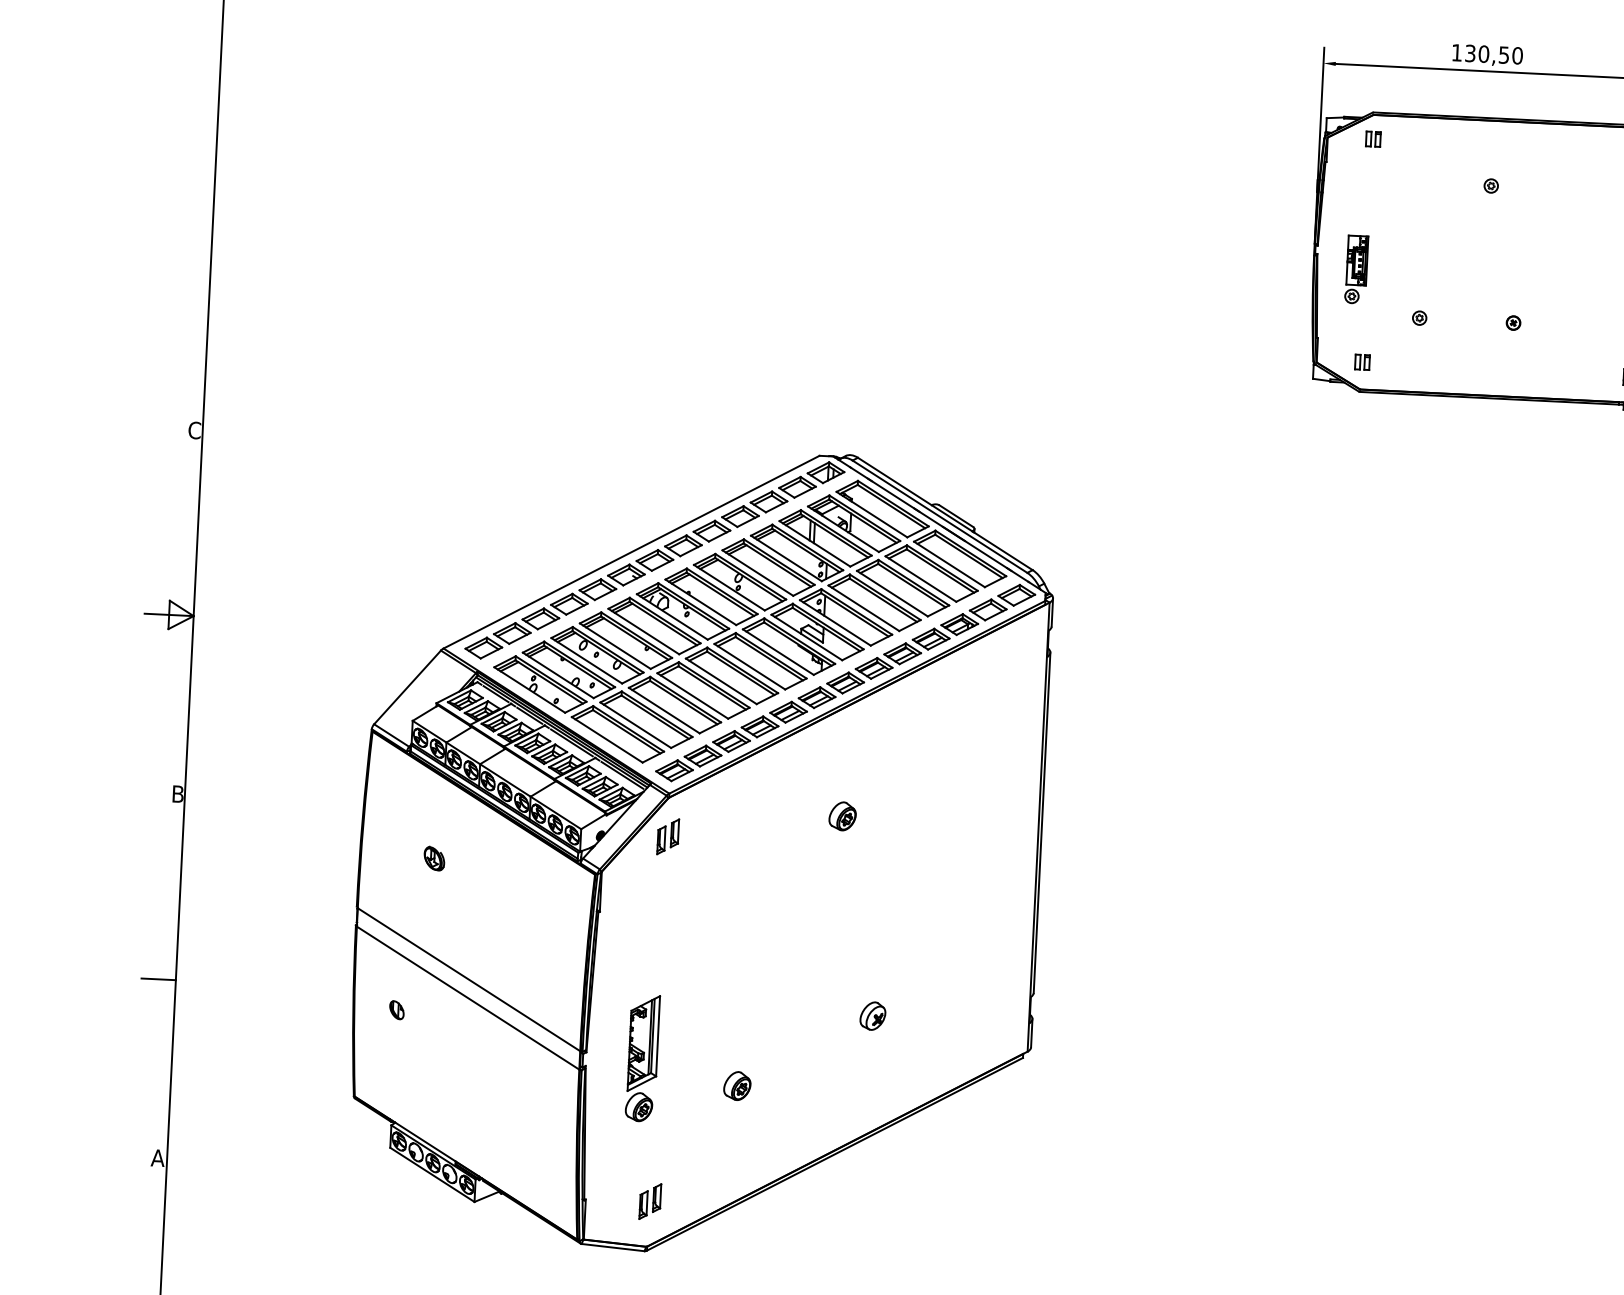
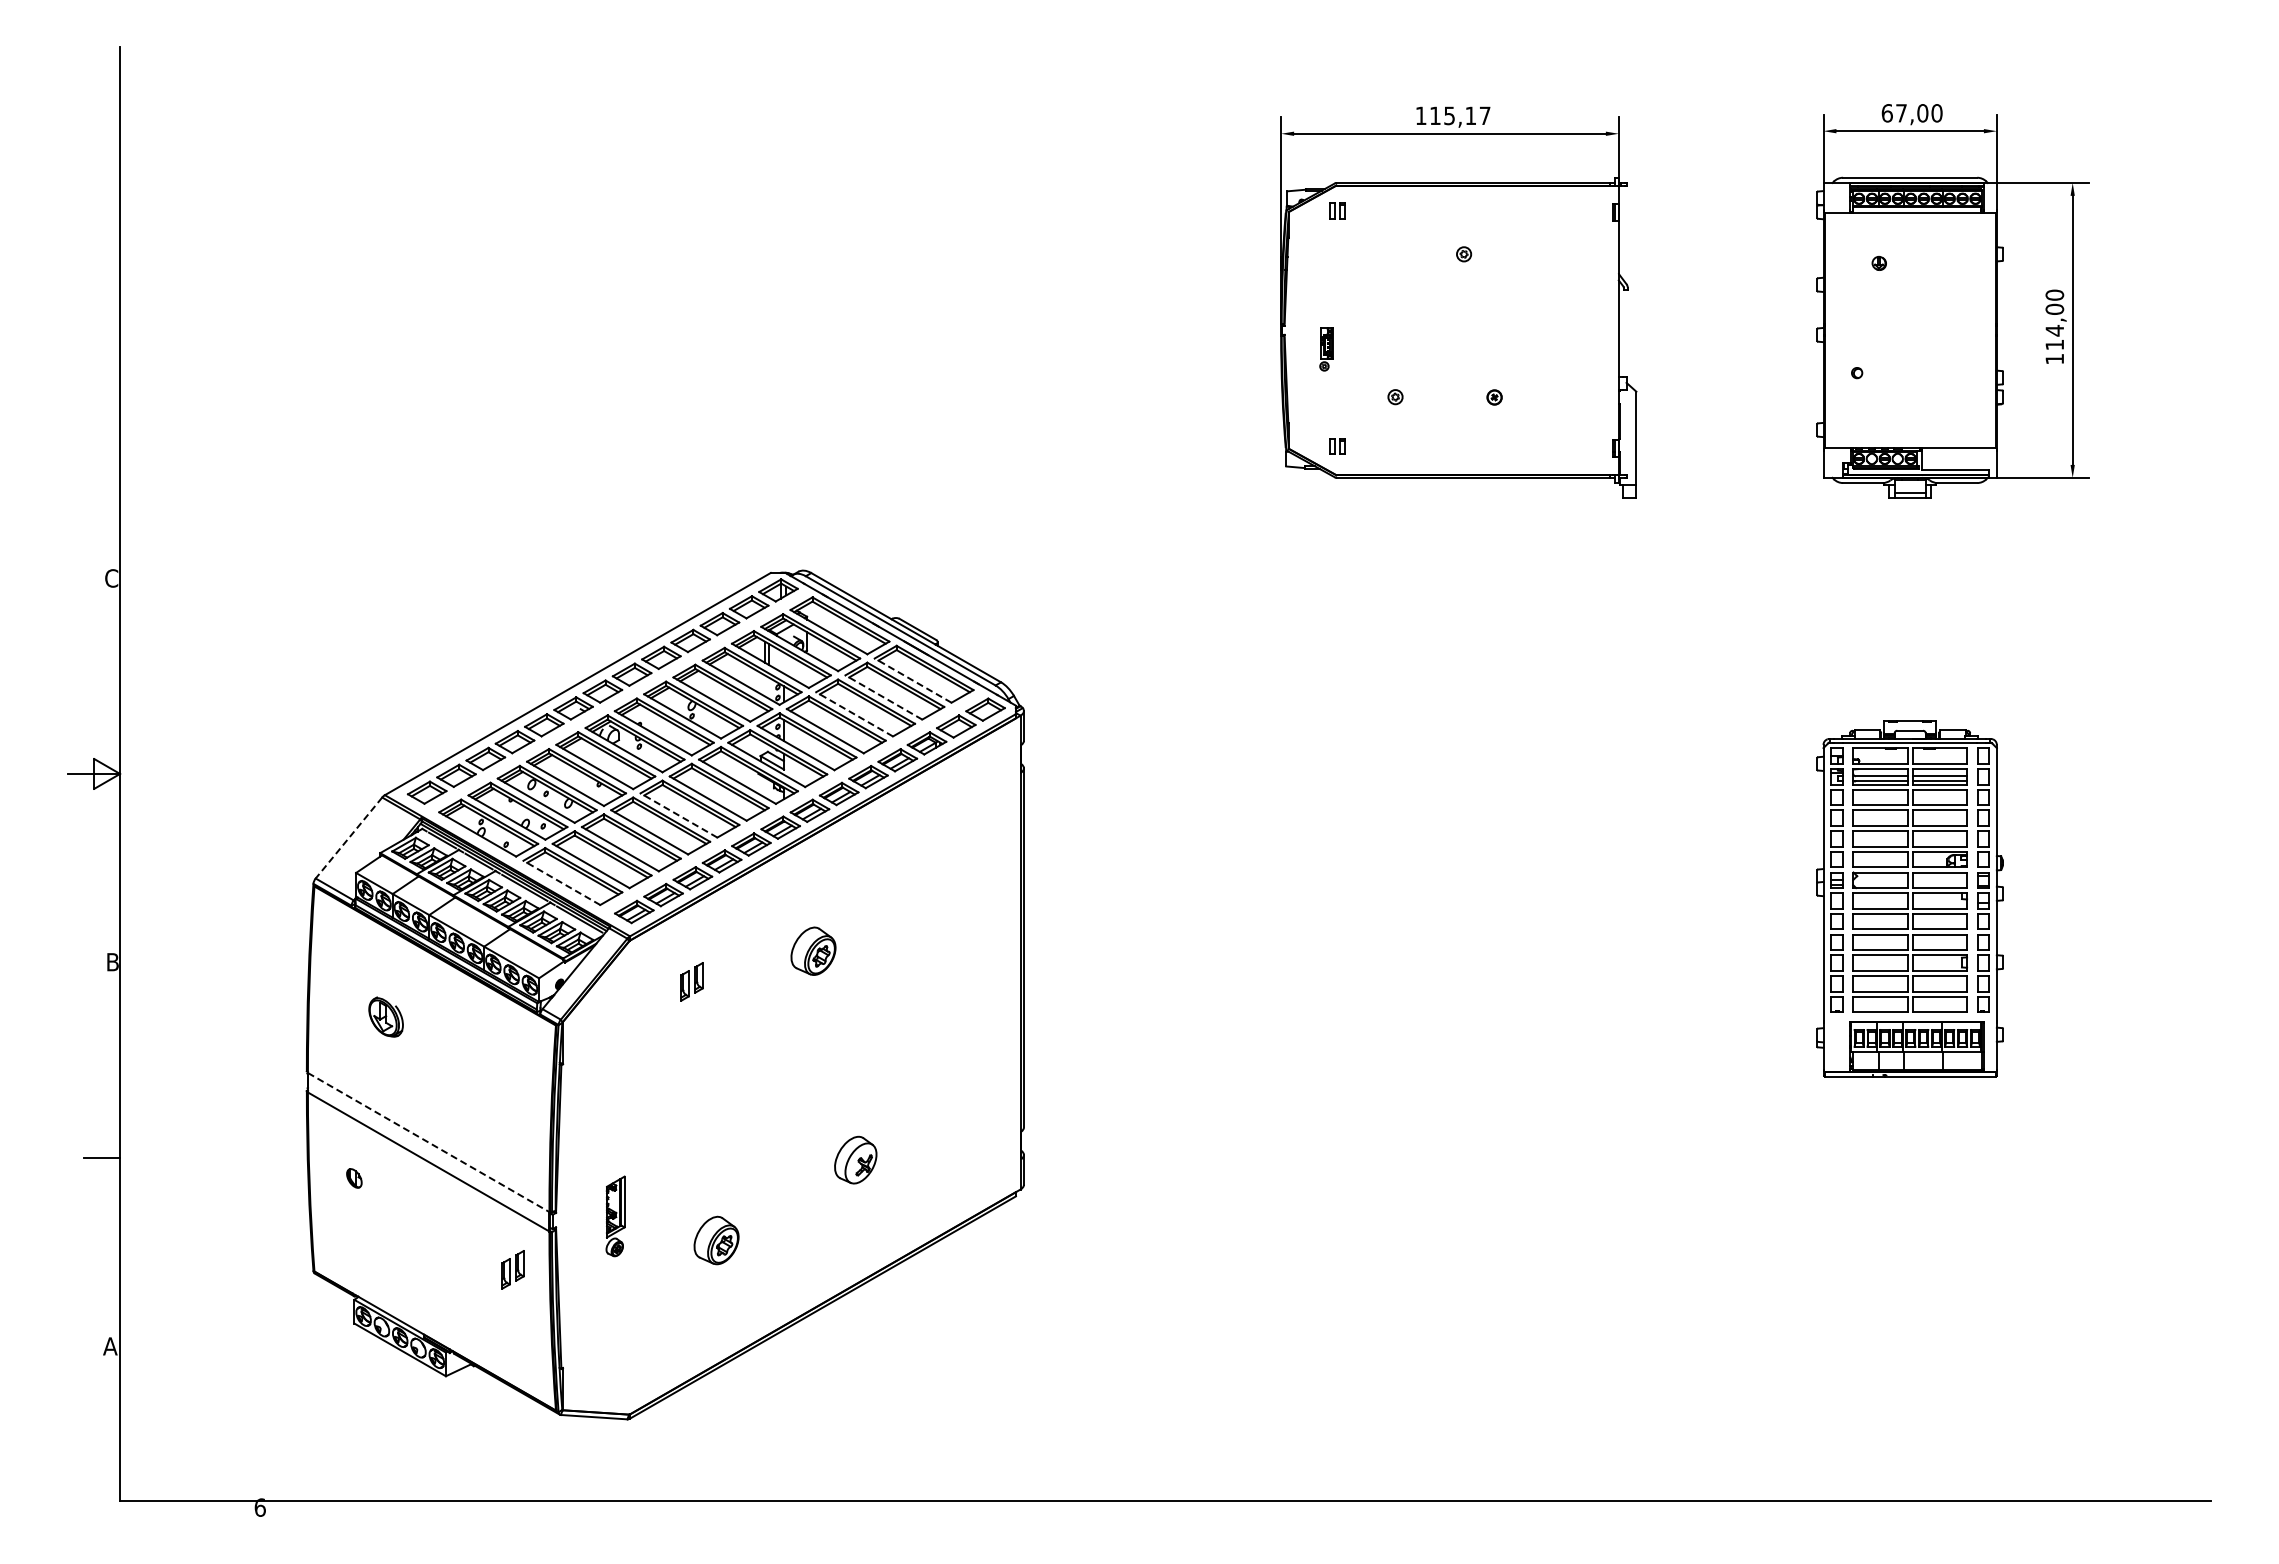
text: (1494, 54) -> (1460, 115), 130,50 -> 115,17
part: (1356, 269) -> (1326, 349), size x0.6
line: (948, 564) -> (912, 680), solid -> dashed
line: (920, 579) -> (883, 697), solid -> dashed
line: (892, 593) -> (854, 714), solid -> dashed
line: (720, 681) -> (678, 815), solid -> dashed
line: (407, 687) -> (348, 838), solid -> dashed
line: (606, 739) -> (561, 882), solid -> dashed
part: (842, 816) -> (813, 951), size x1.6
part: (667, 836) -> (691, 981), moved
part: (433, 858) -> (385, 1016), size x1.6
line: (469, 979) -> (429, 1142), solid -> dashed
part: (872, 1015) -> (855, 1159), size x1.6
part: (642, 1058) -> (615, 1216), size x0.6
part: (737, 1085) -> (716, 1240), size x1.6
part: (649, 1201) -> (512, 1269), moved

